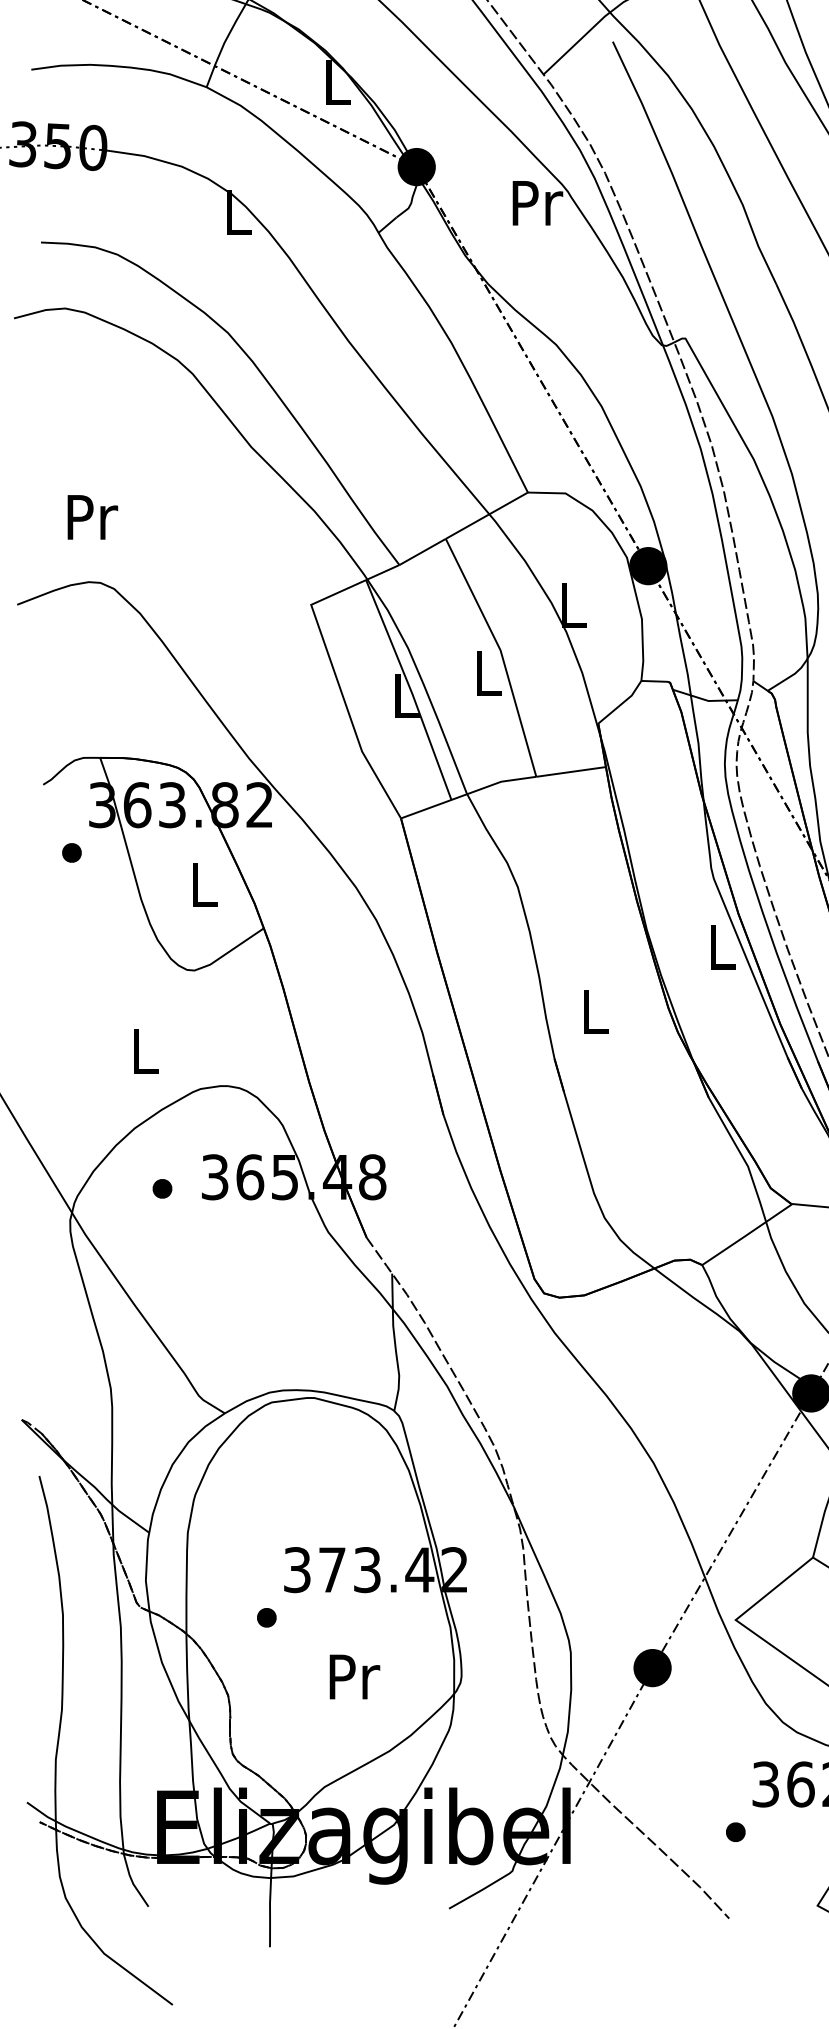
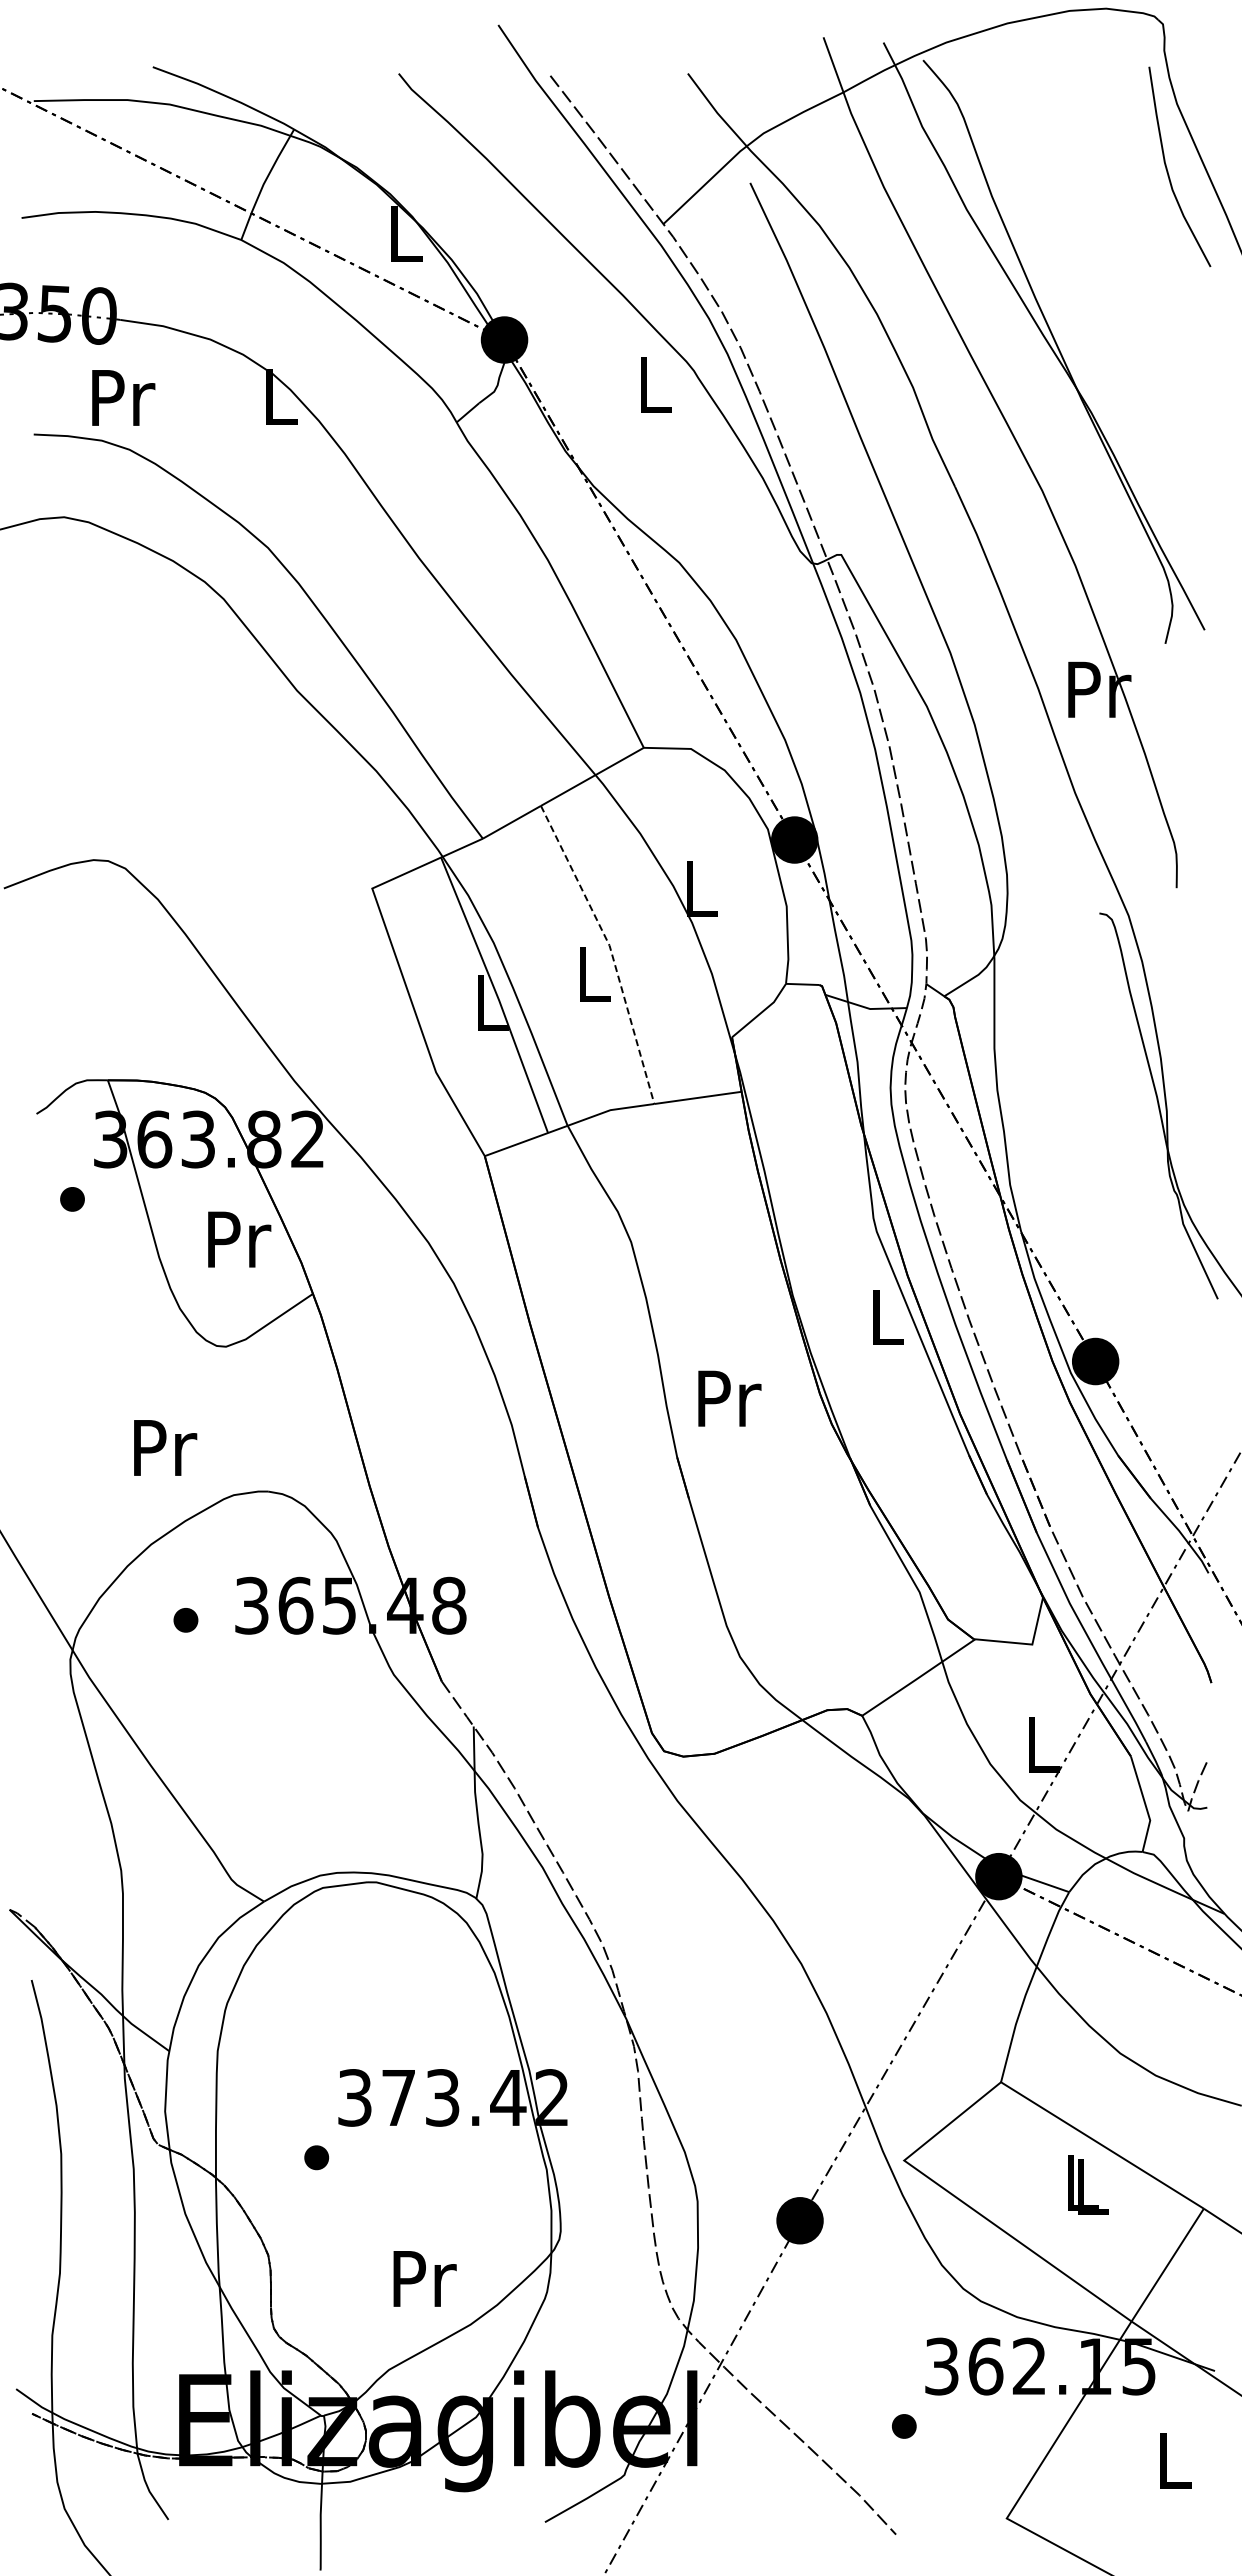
text: (537, 203) -> (655, 385), Pr -> L
text: (92, 517) -> (123, 397), moved
line: (501, 653) -> (610, 949), solid -> dashed
text: (205, 884) -> (239, 1239), L -> Pr
text: (596, 1011) -> (729, 1398), L -> Pr
text: (146, 1050) -> (165, 1447), L -> Pr
text: (354, 1676) -> (424, 2278), moved

